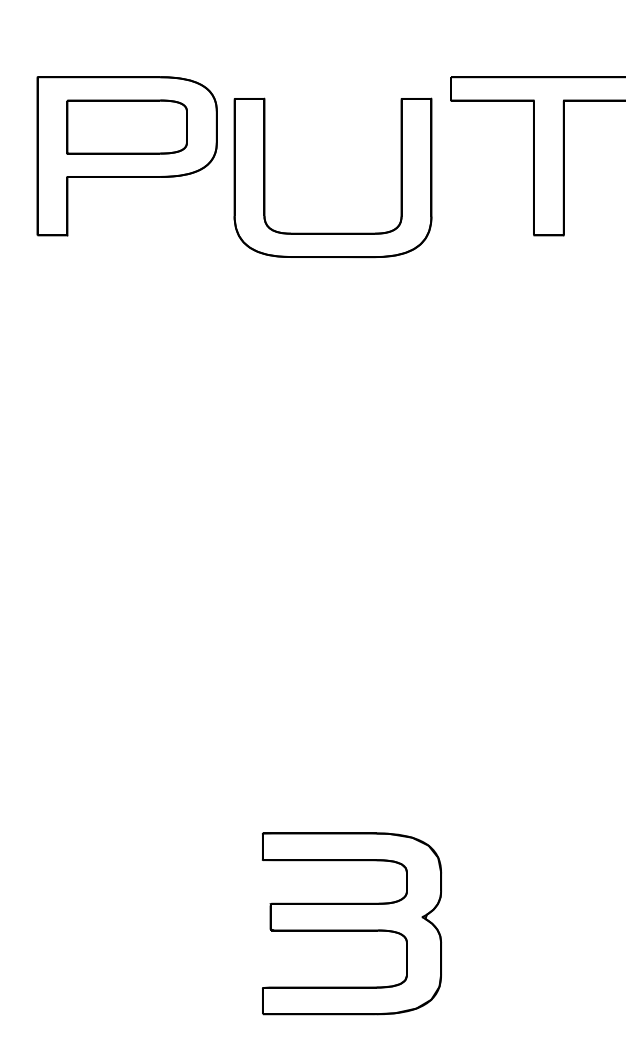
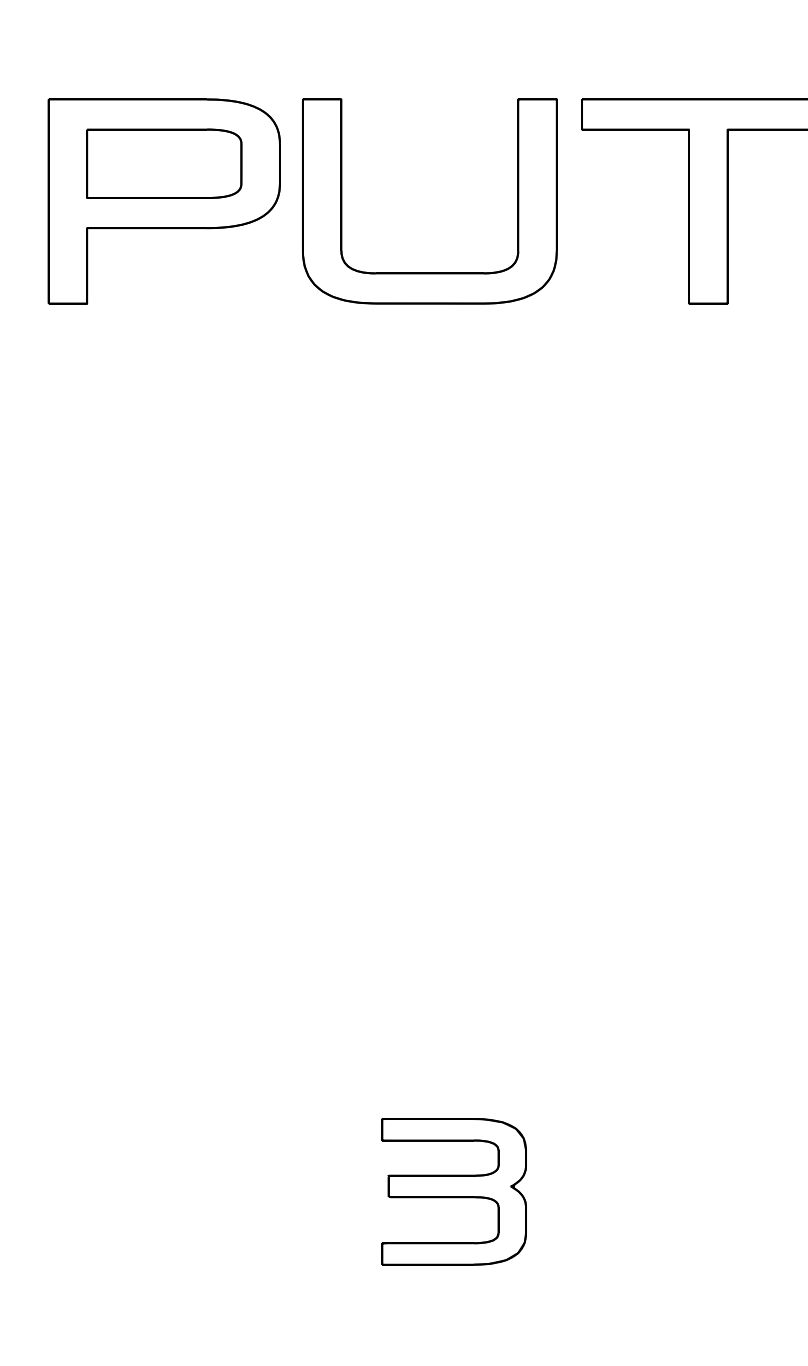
part: (332, 233) -> (429, 272), moved
part: (351, 923) -> (453, 1191), size x0.62

